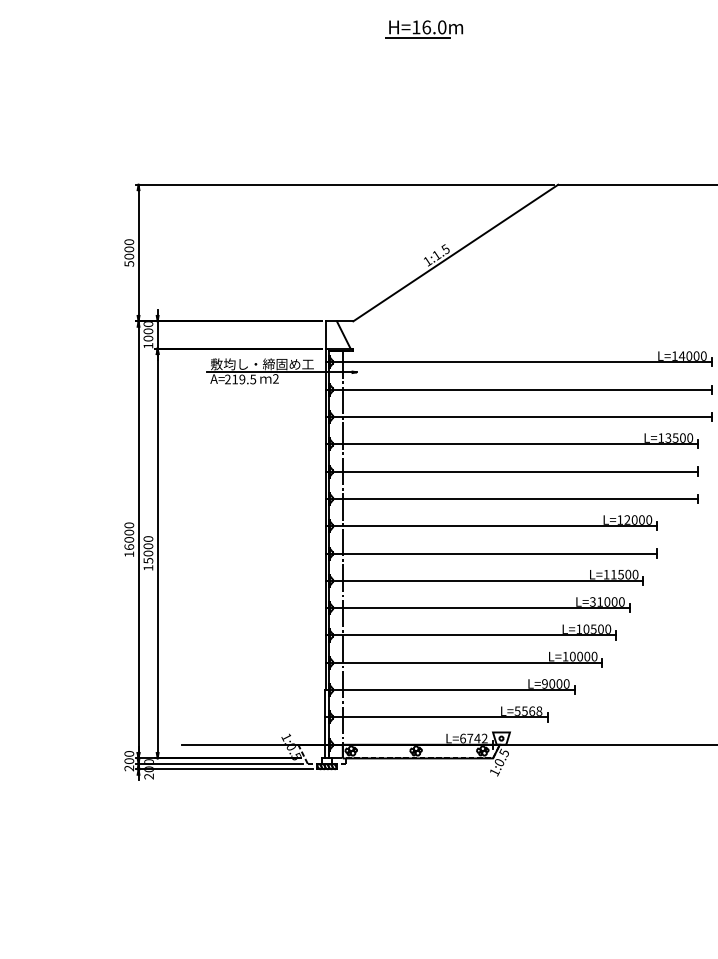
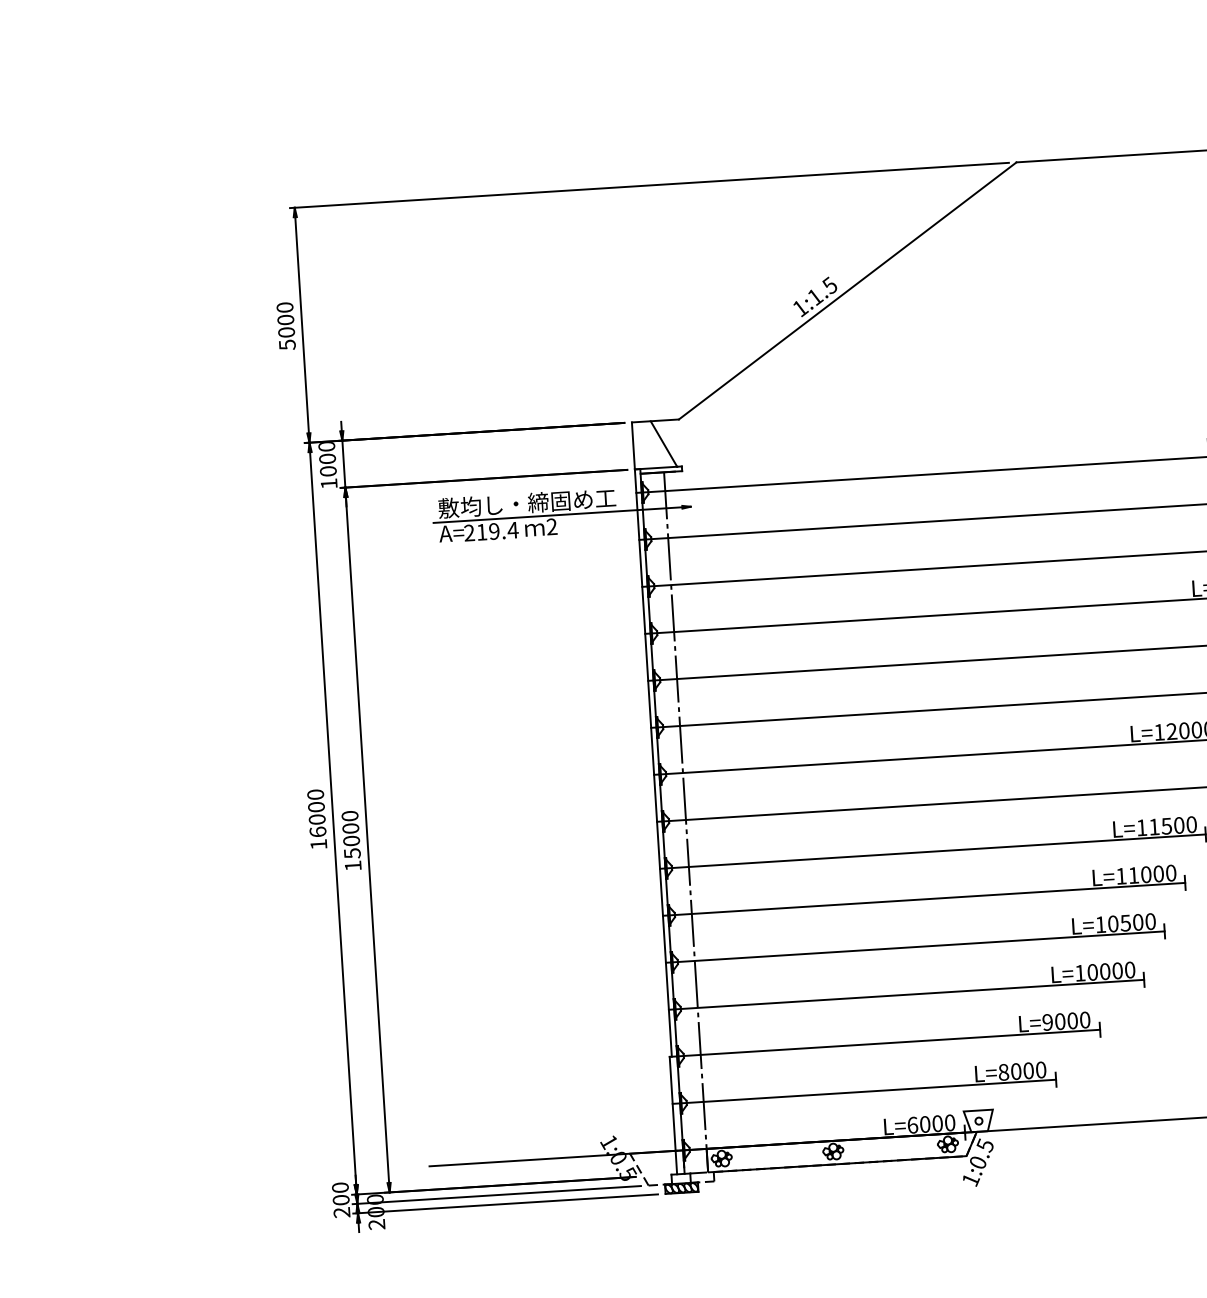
text: (253, 379) -> (513, 530), 219.5 -> 219.4
text: (592, 601) -> (1120, 875), L=31000 -> L=11000
text: (528, 710) -> (1022, 1069), L=5568 -> L=8000
text: (477, 738) -> (937, 1123), L=6742 -> L=6000

